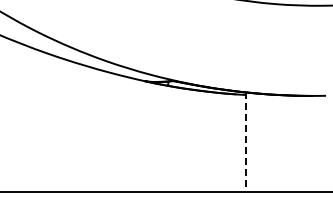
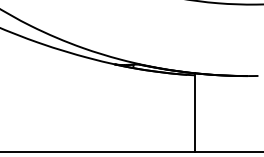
line: (245, 142) -> (194, 112), dashed -> solid

